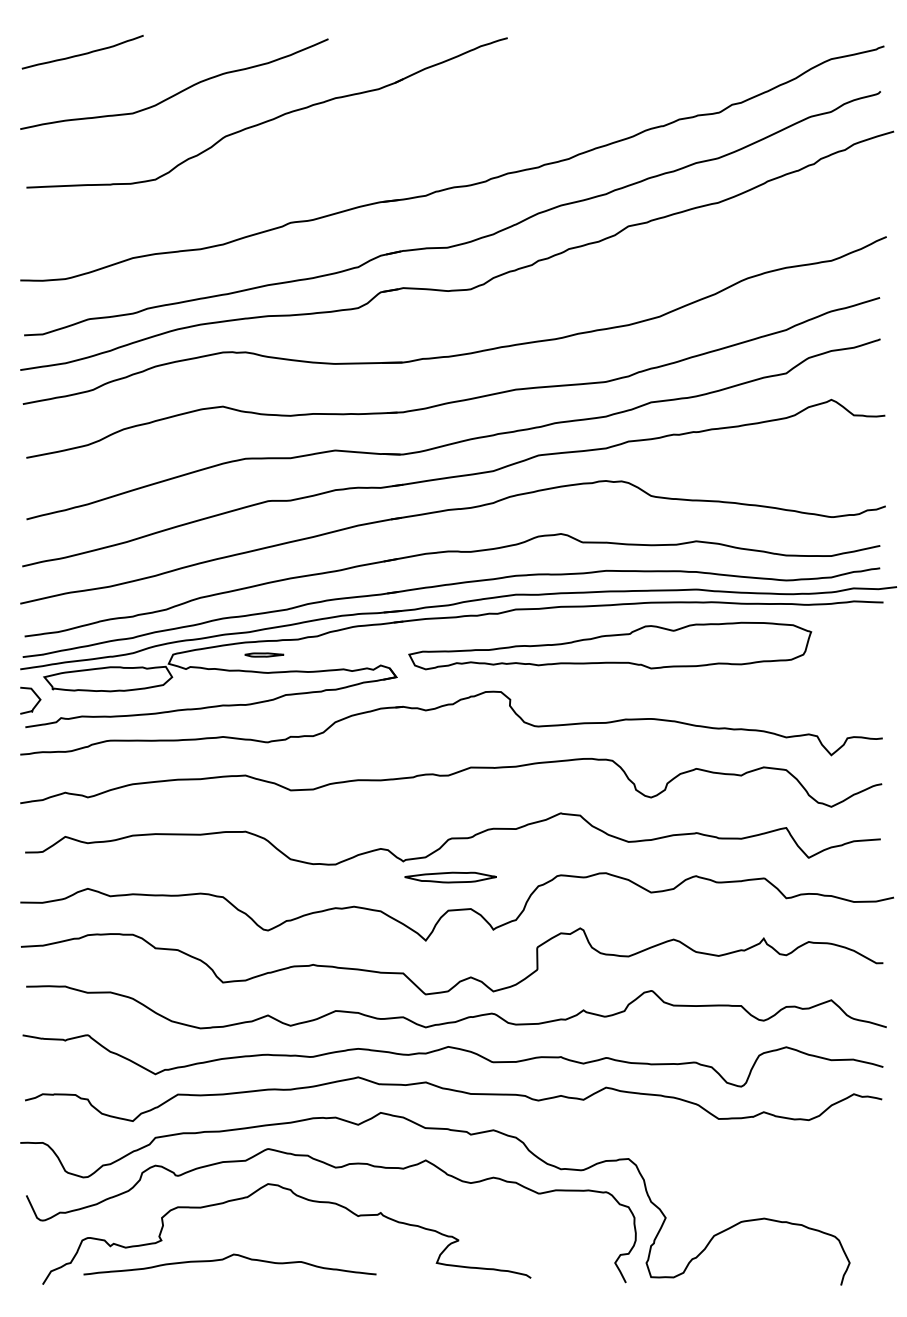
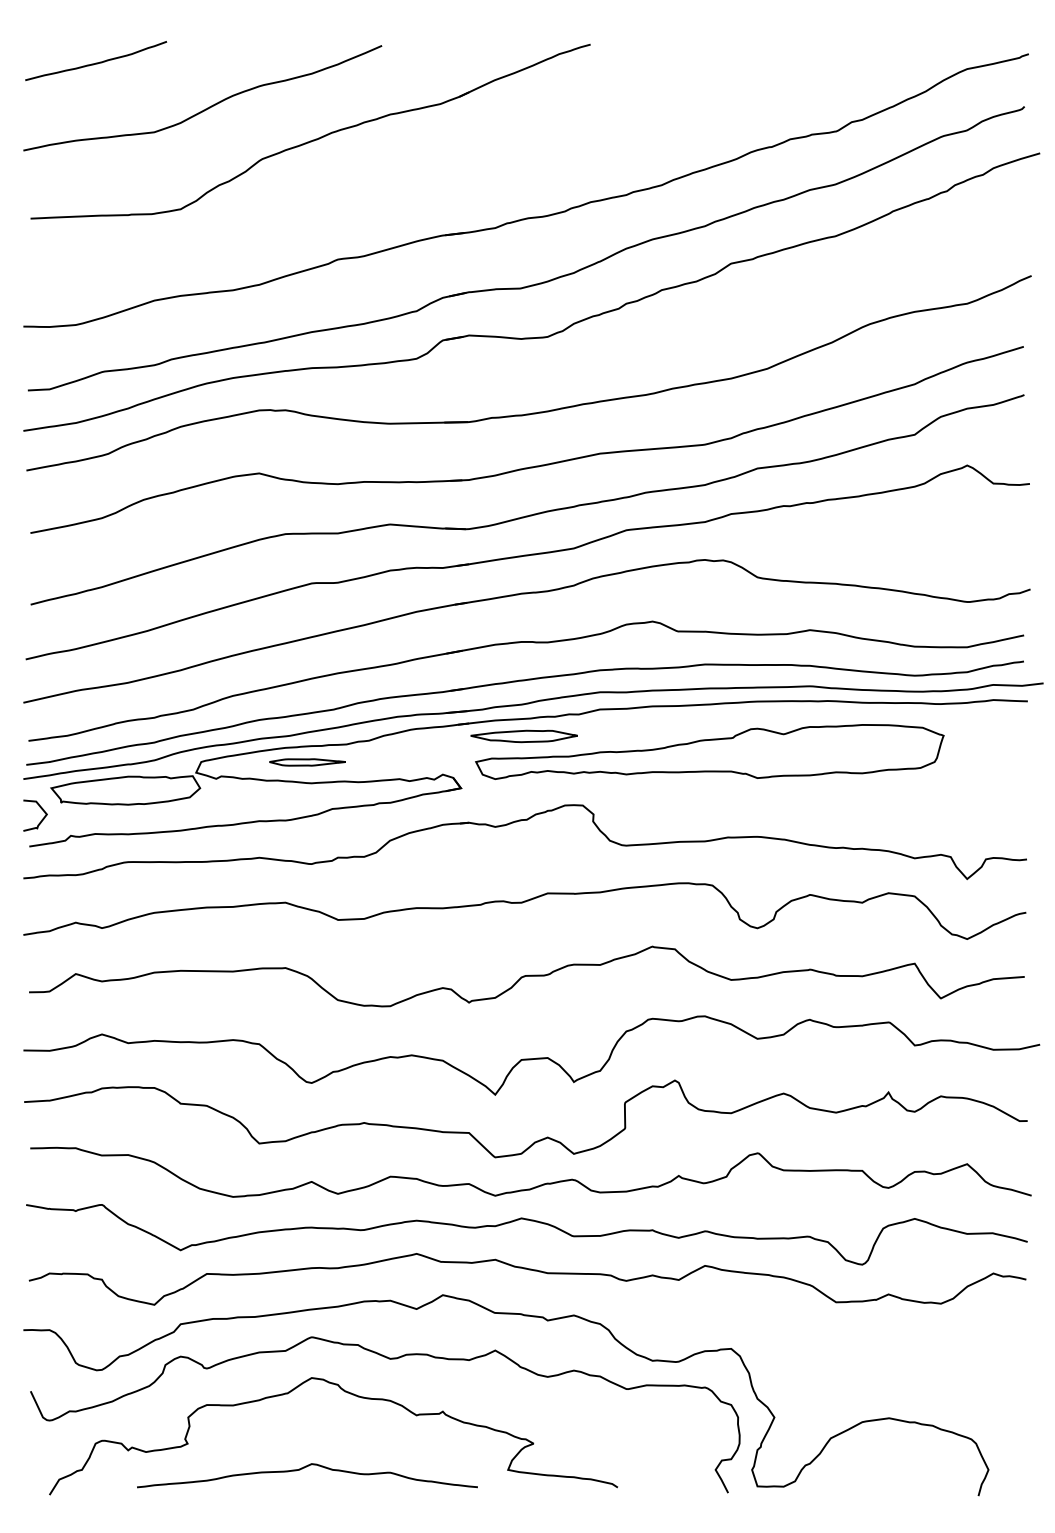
part: (264, 655) -> (307, 762), size x1.67
part: (450, 877) -> (523, 736), moved
curve: (227, 1258) -> (304, 1468), moved

